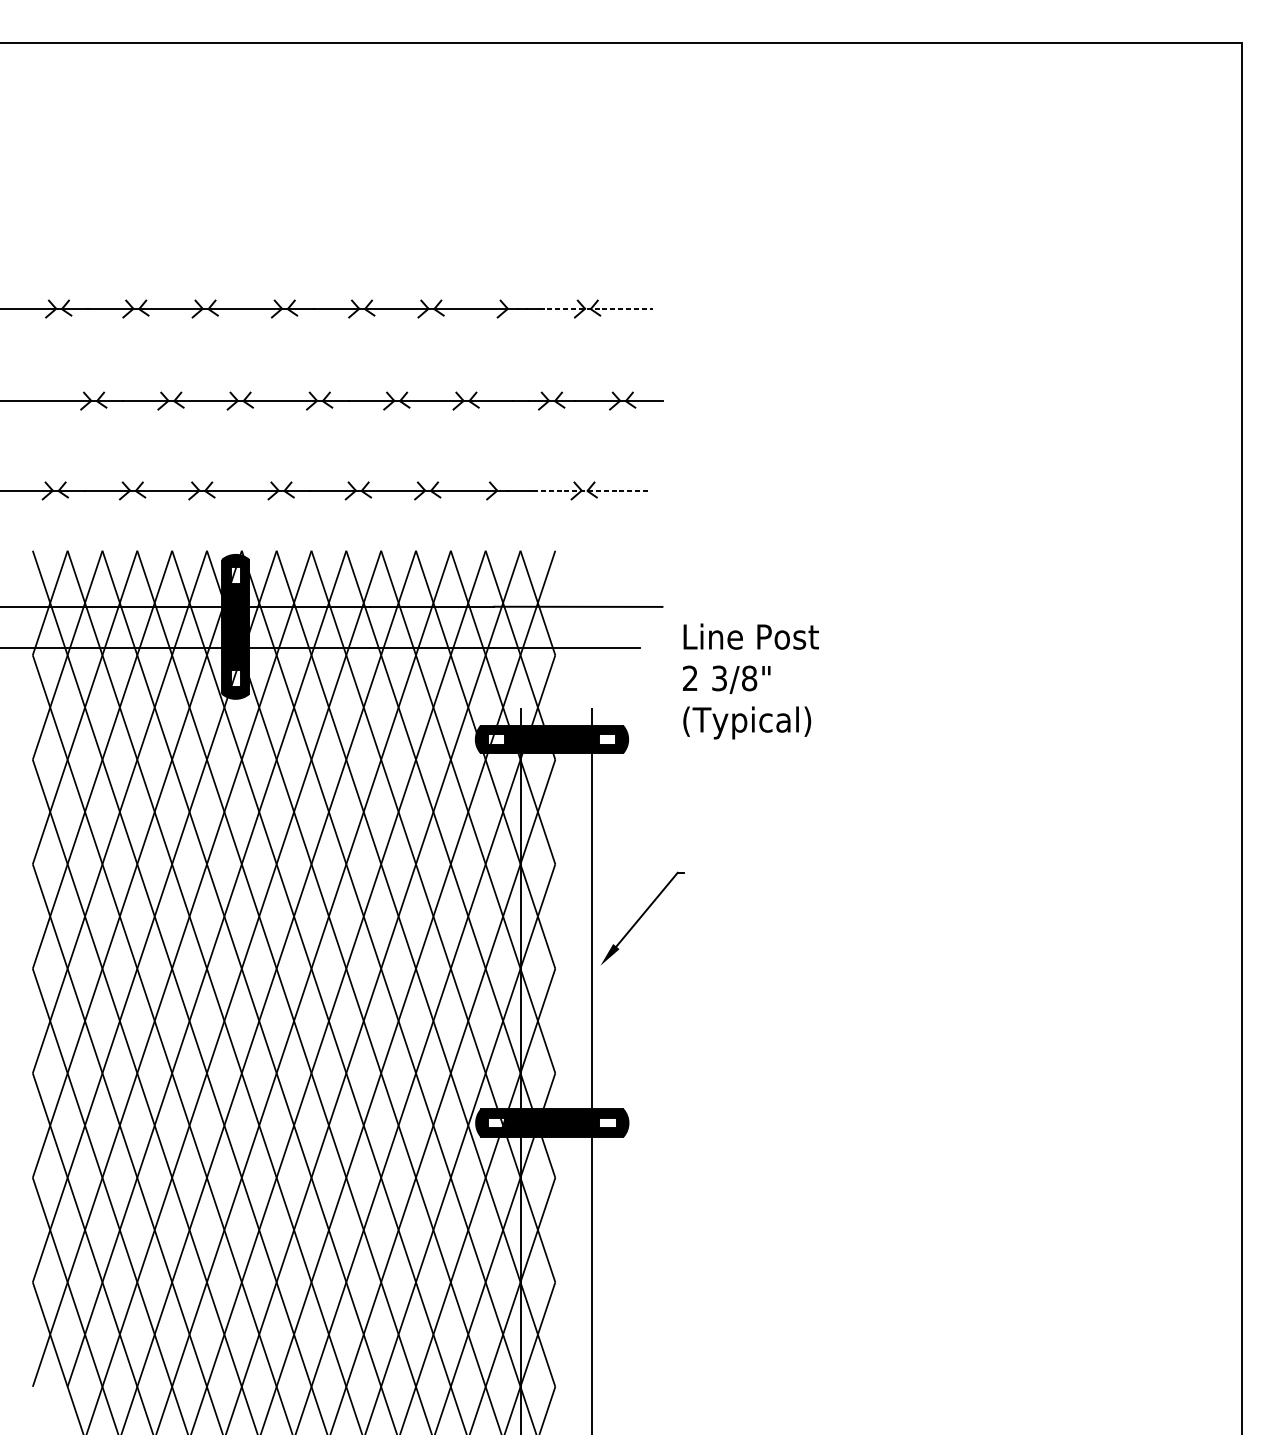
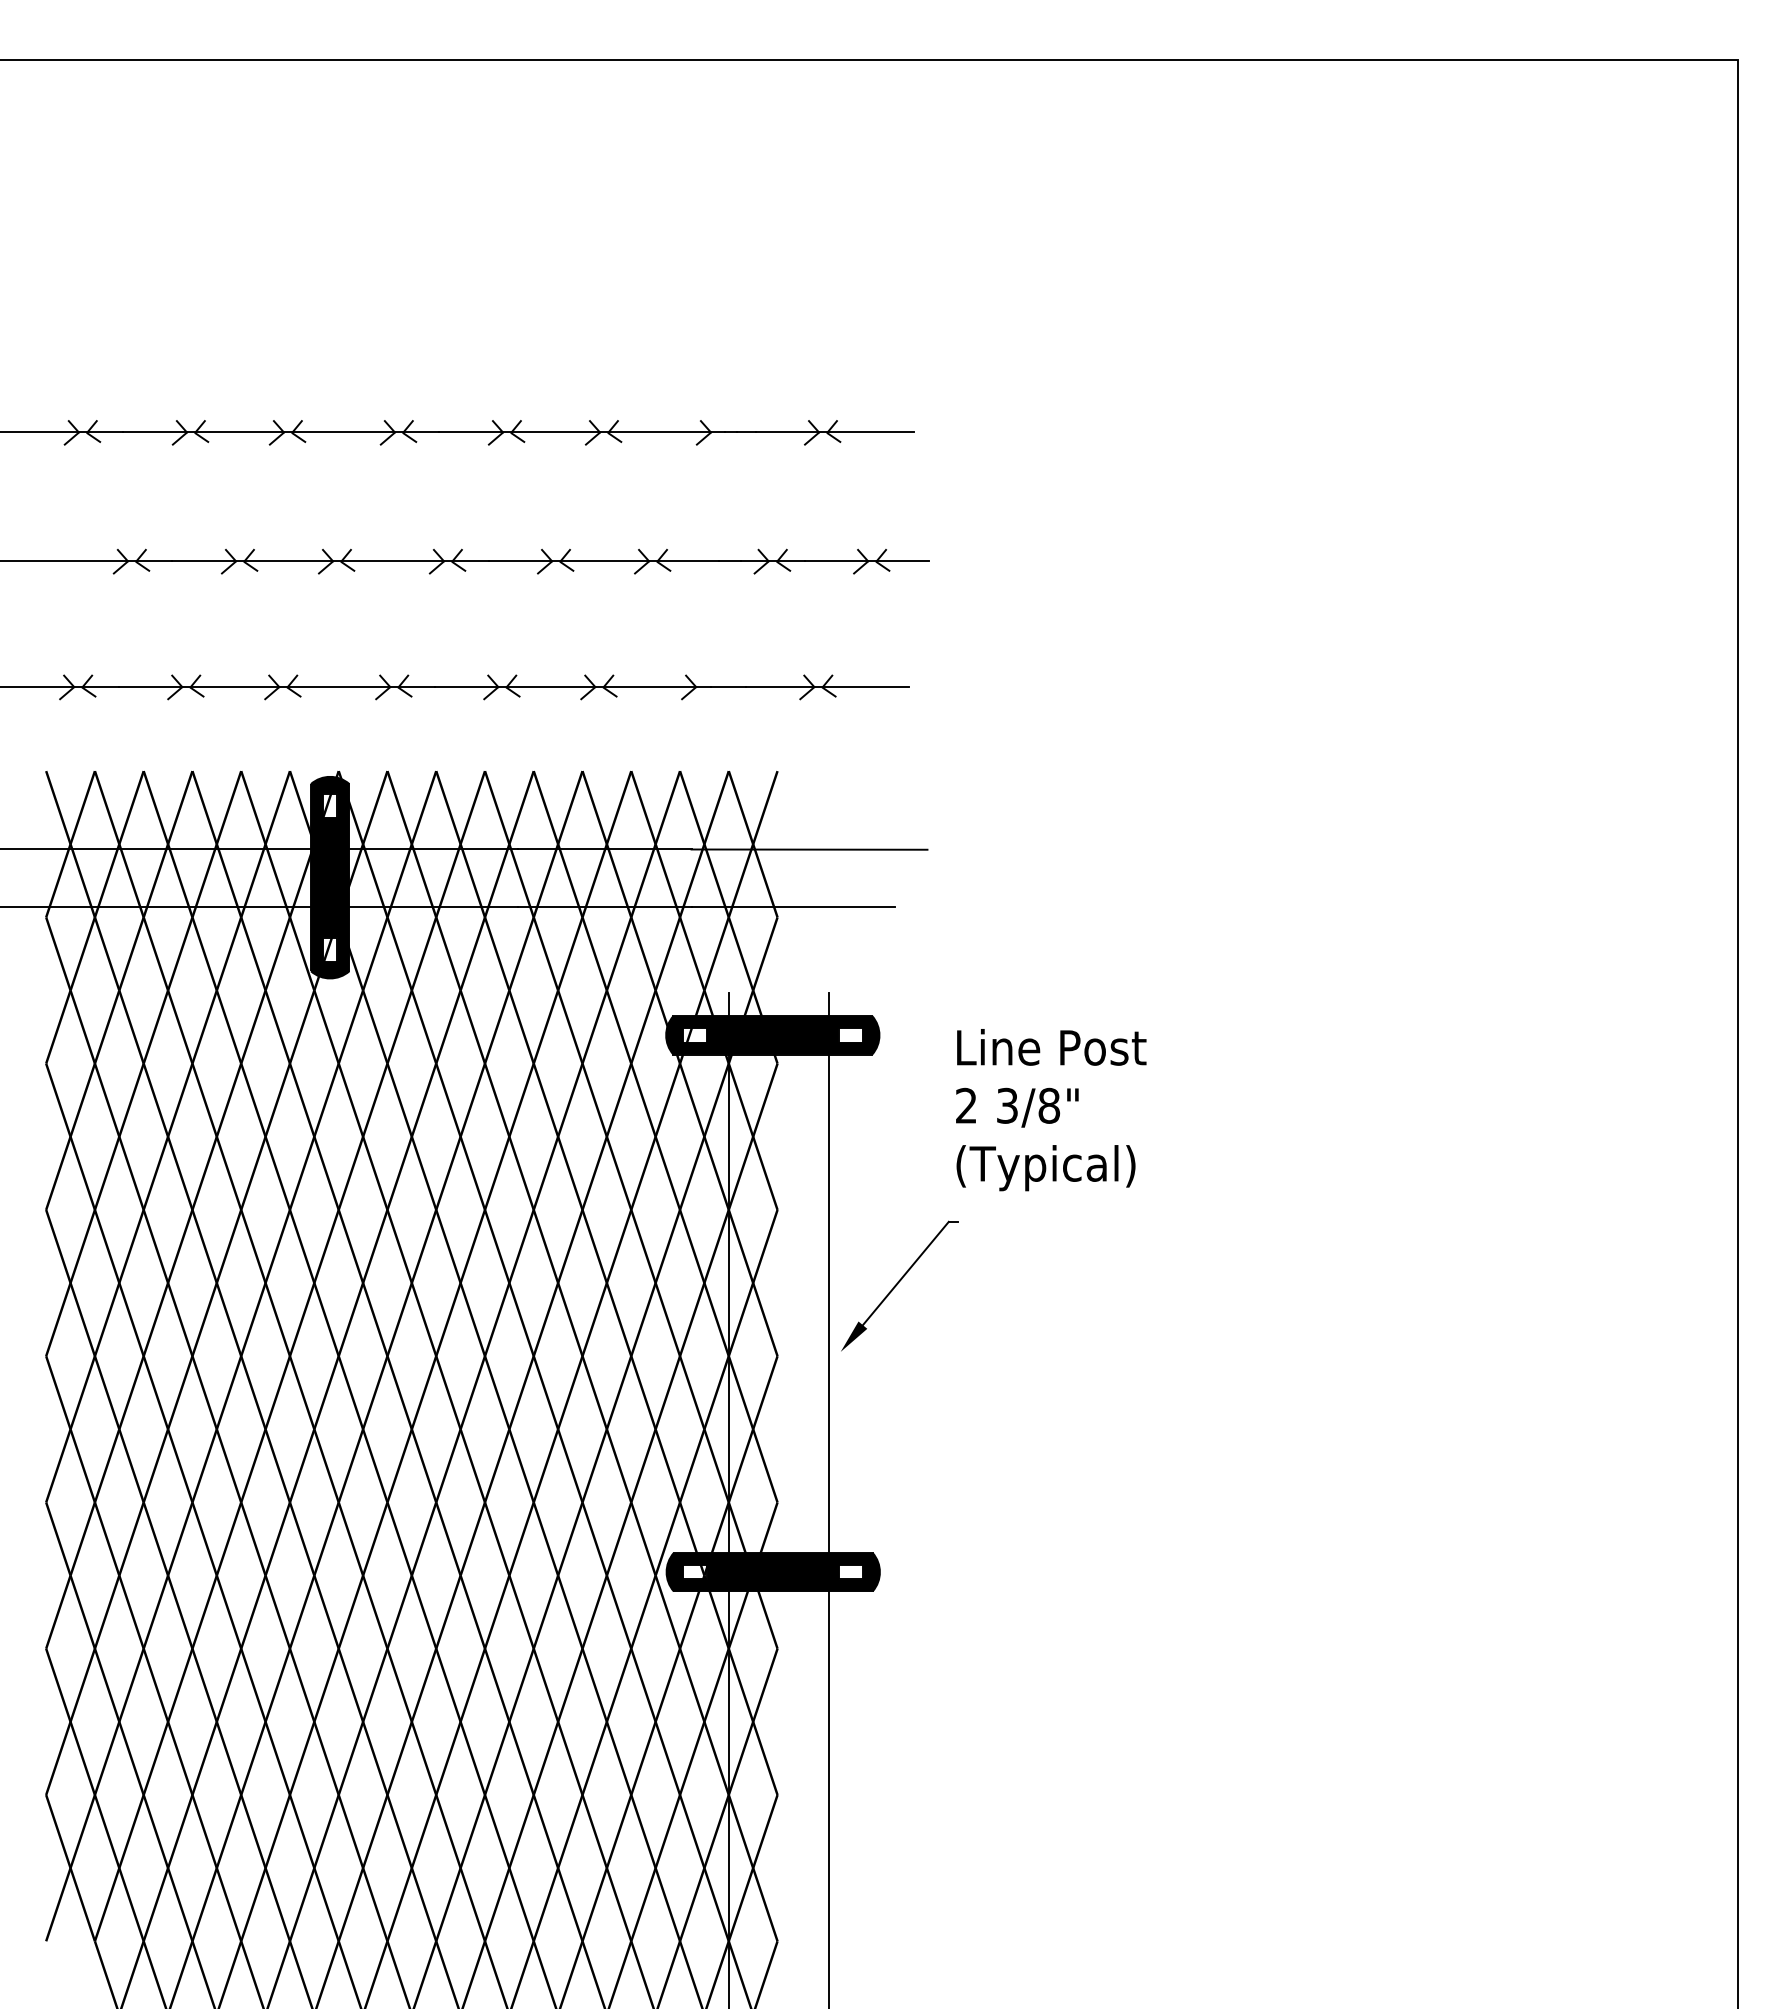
line: (596, 308) -> (835, 432), dashed -> solid
line: (591, 491) -> (828, 687), dashed -> solid
text: (751, 681) -> (1051, 1110), moved

